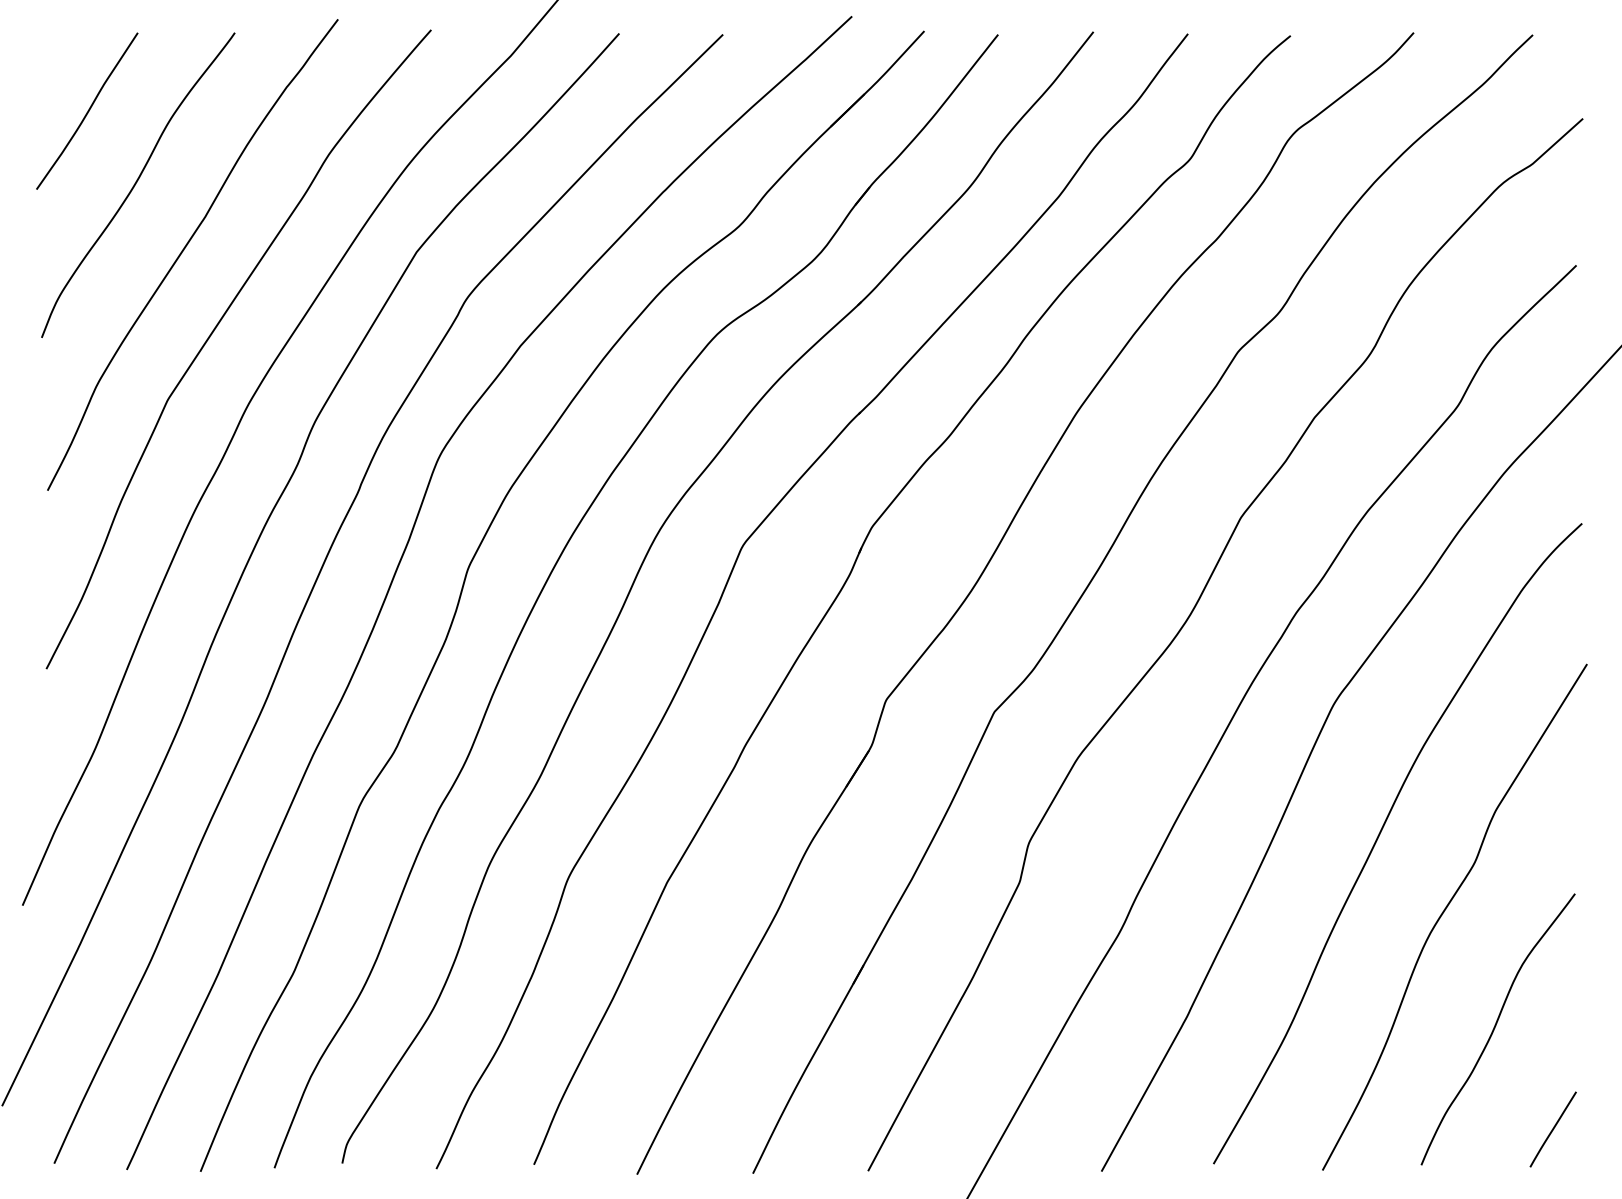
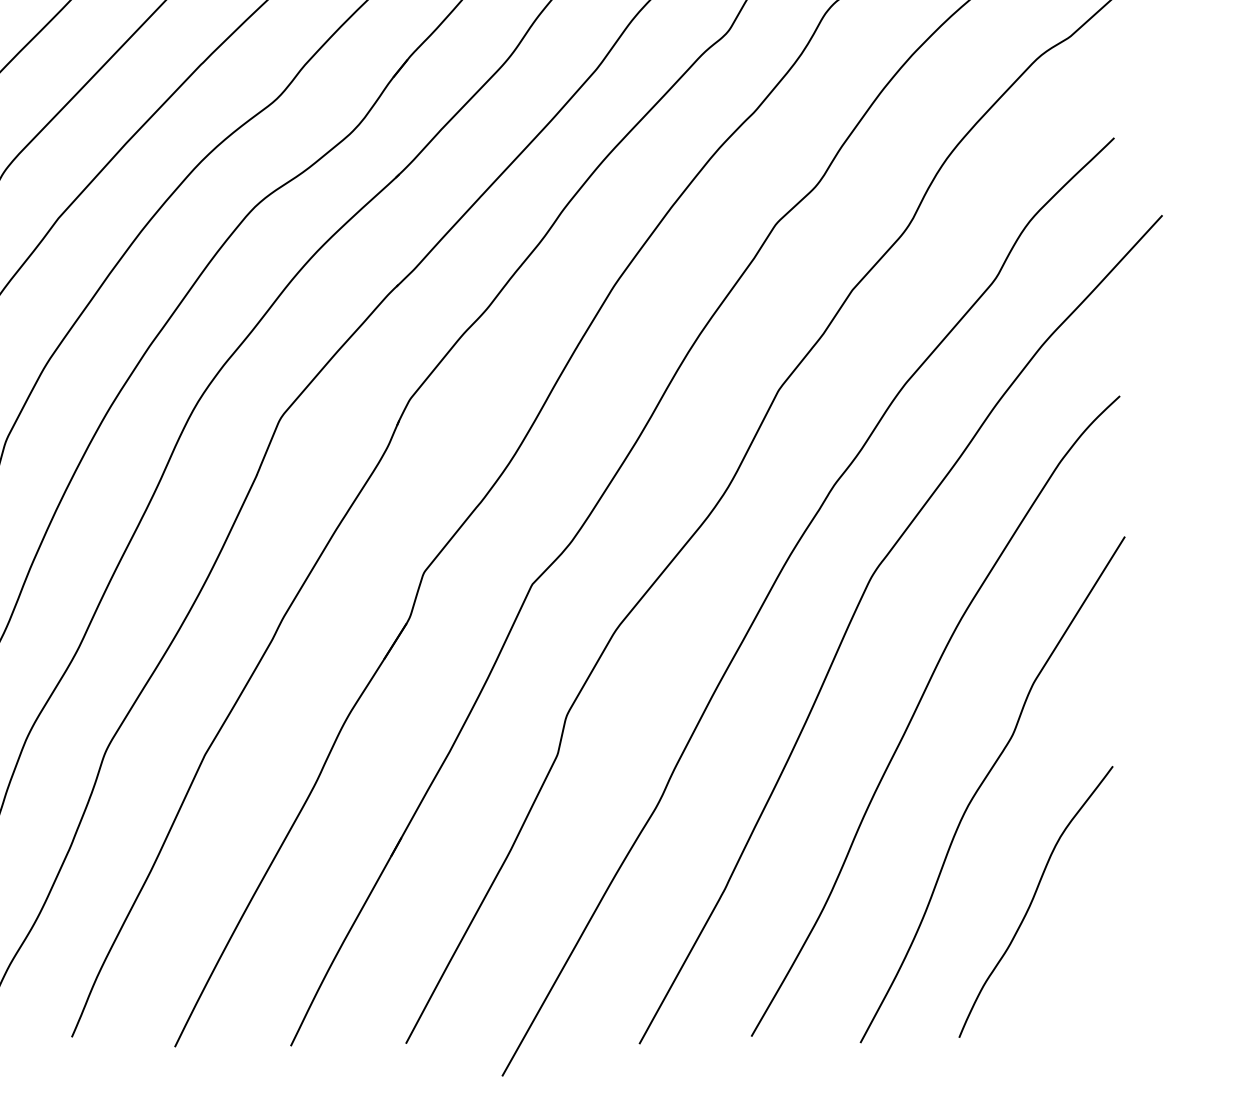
line: (1552, 1129) -> (1090, 1002), removed

